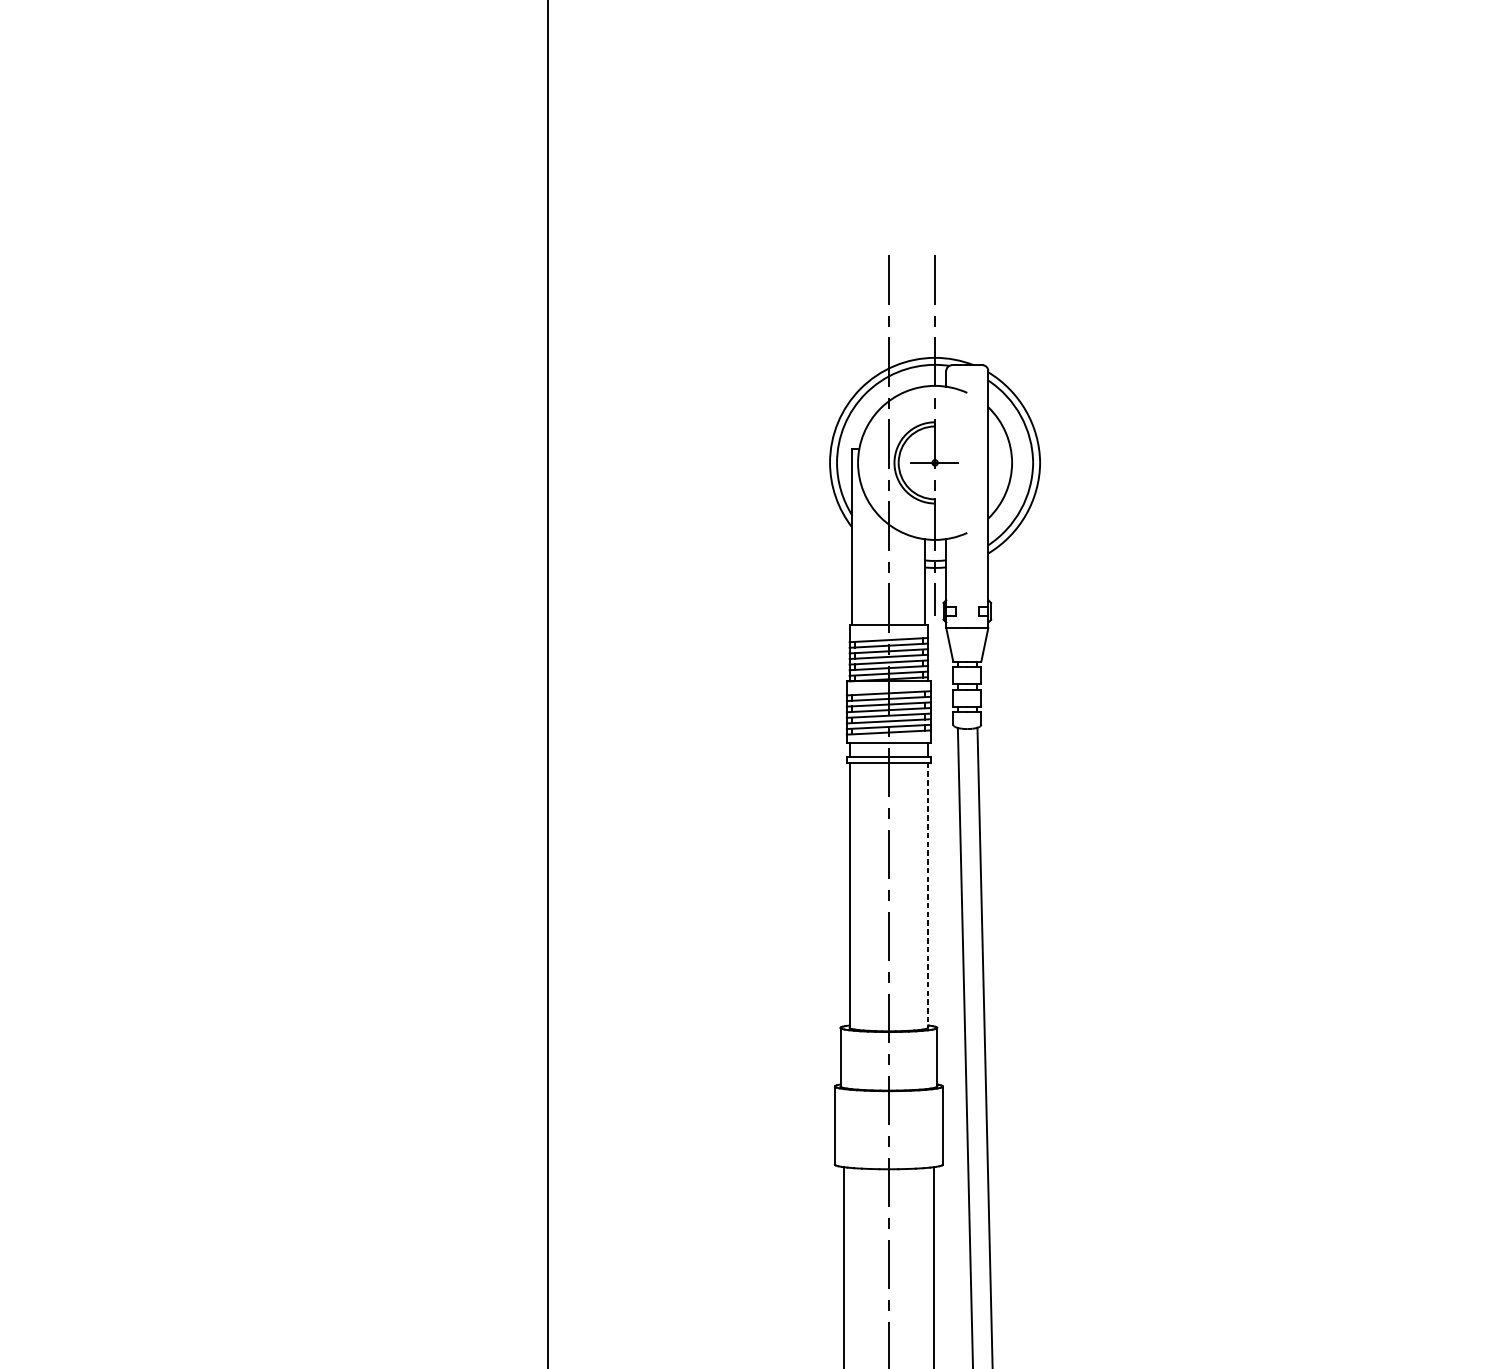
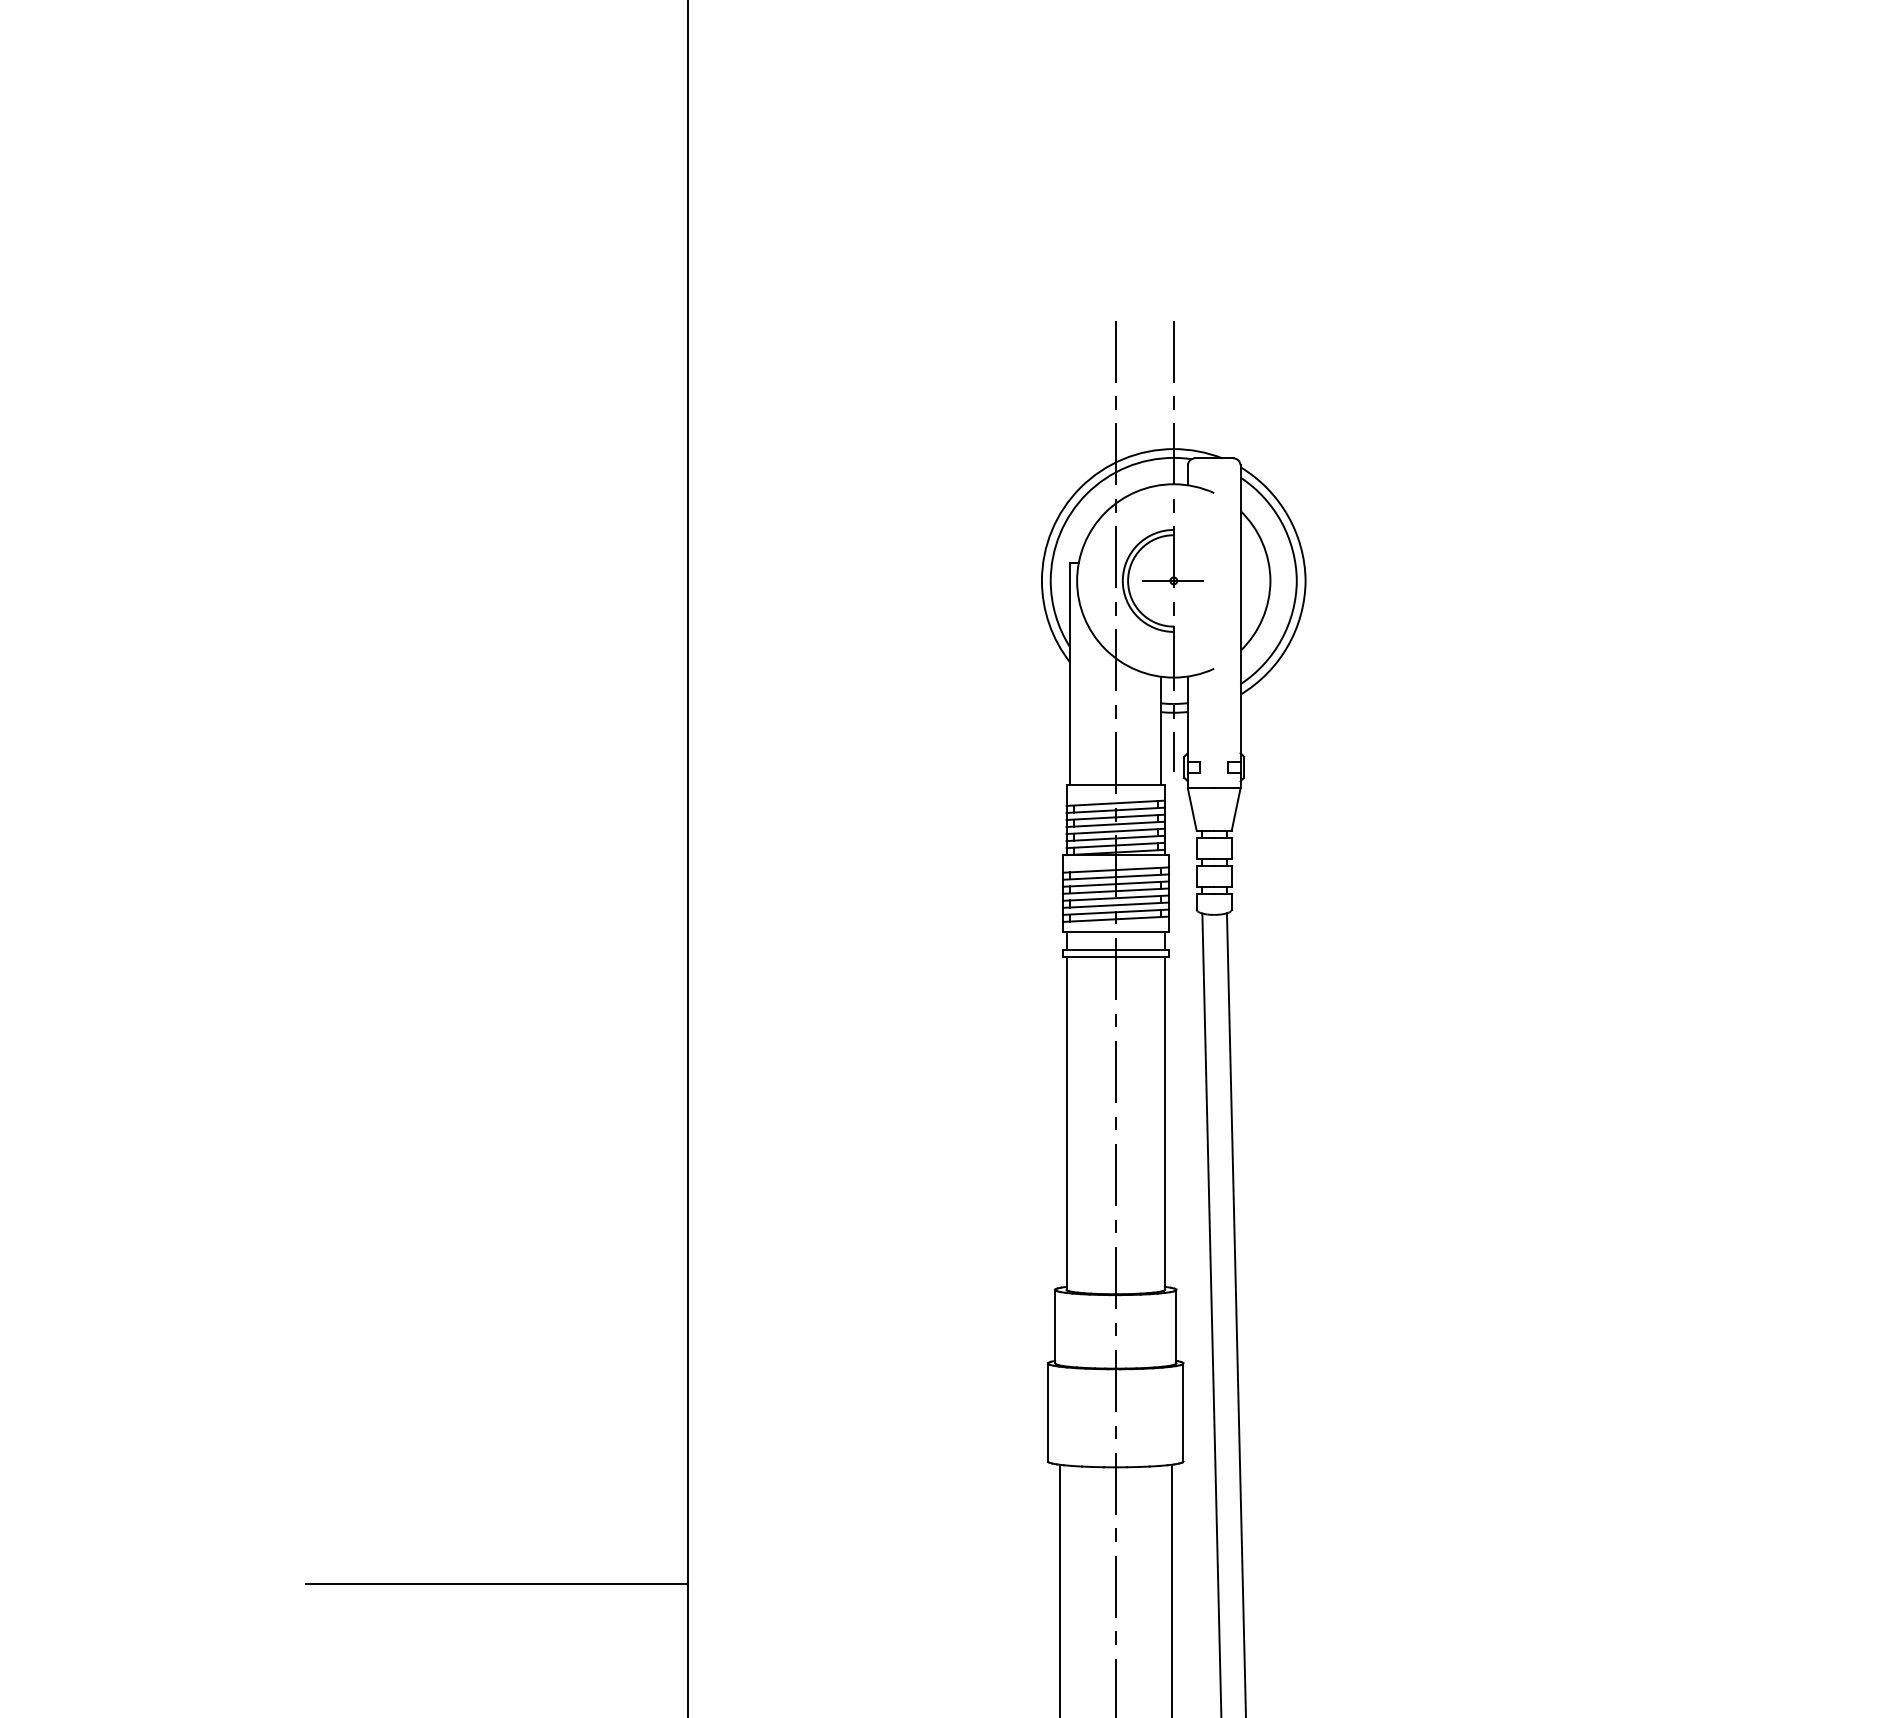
line: (927, 896) -> (1164, 1124), dashed -> solid
line: (395, 1262) -> (496, 1584), added

